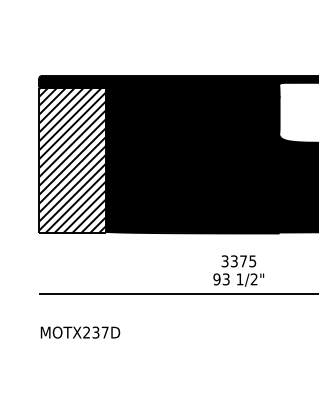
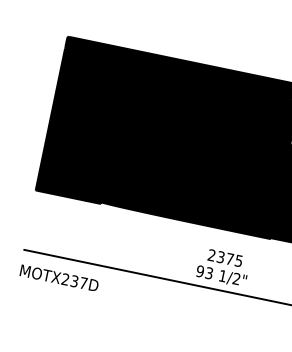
fill: (72, 160) -> (82, 125), added
text: (224, 261) -> (211, 255), 3375 -> 2375
text: (80, 332) -> (59, 278), moved

